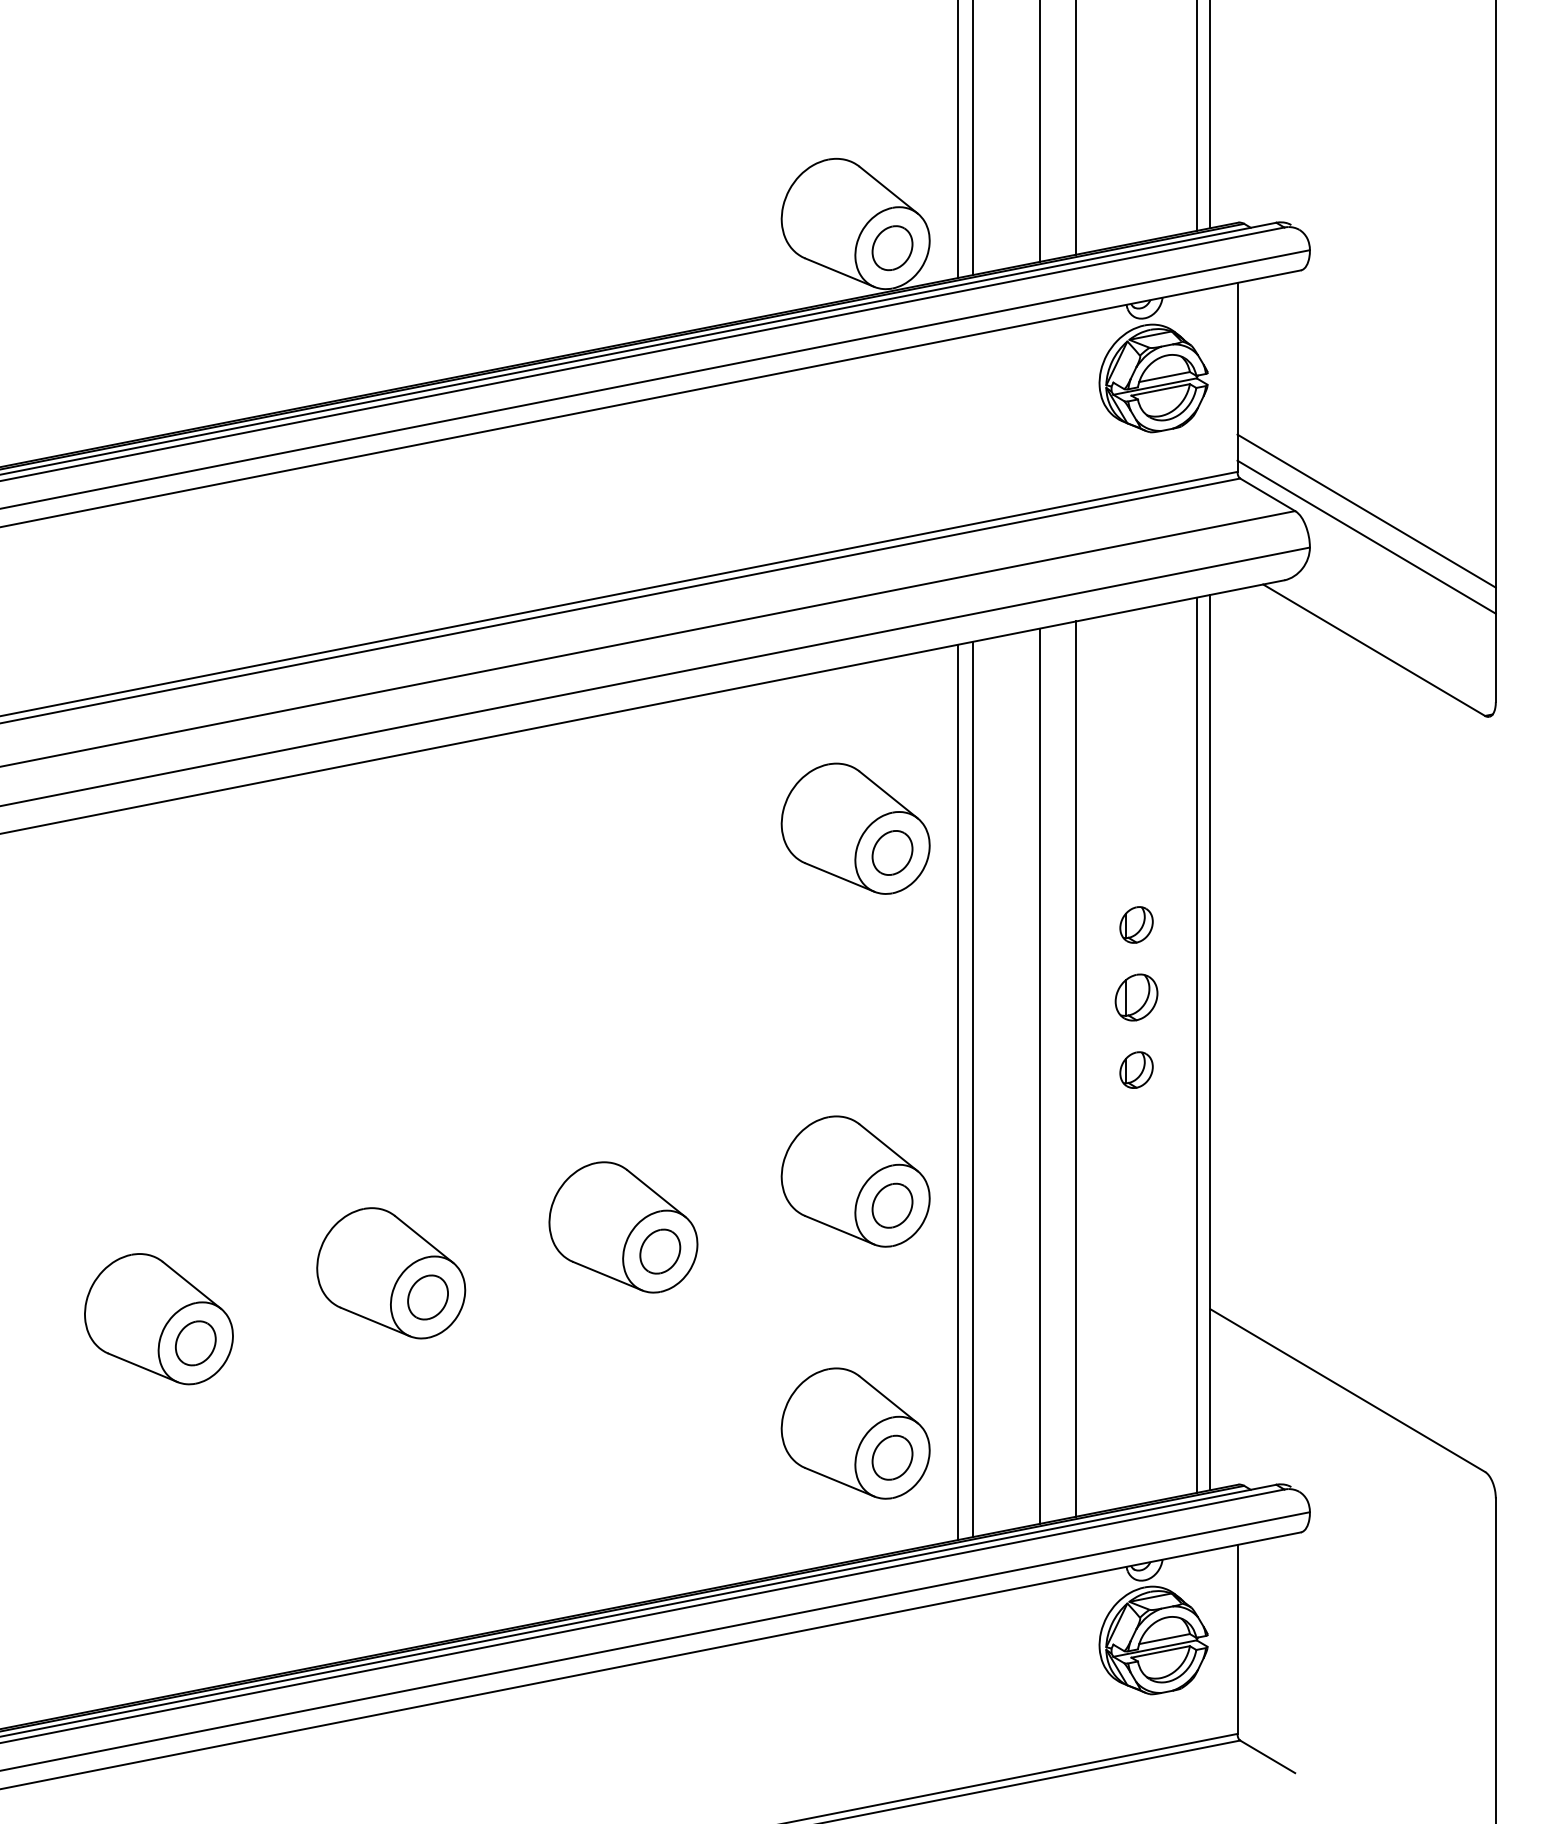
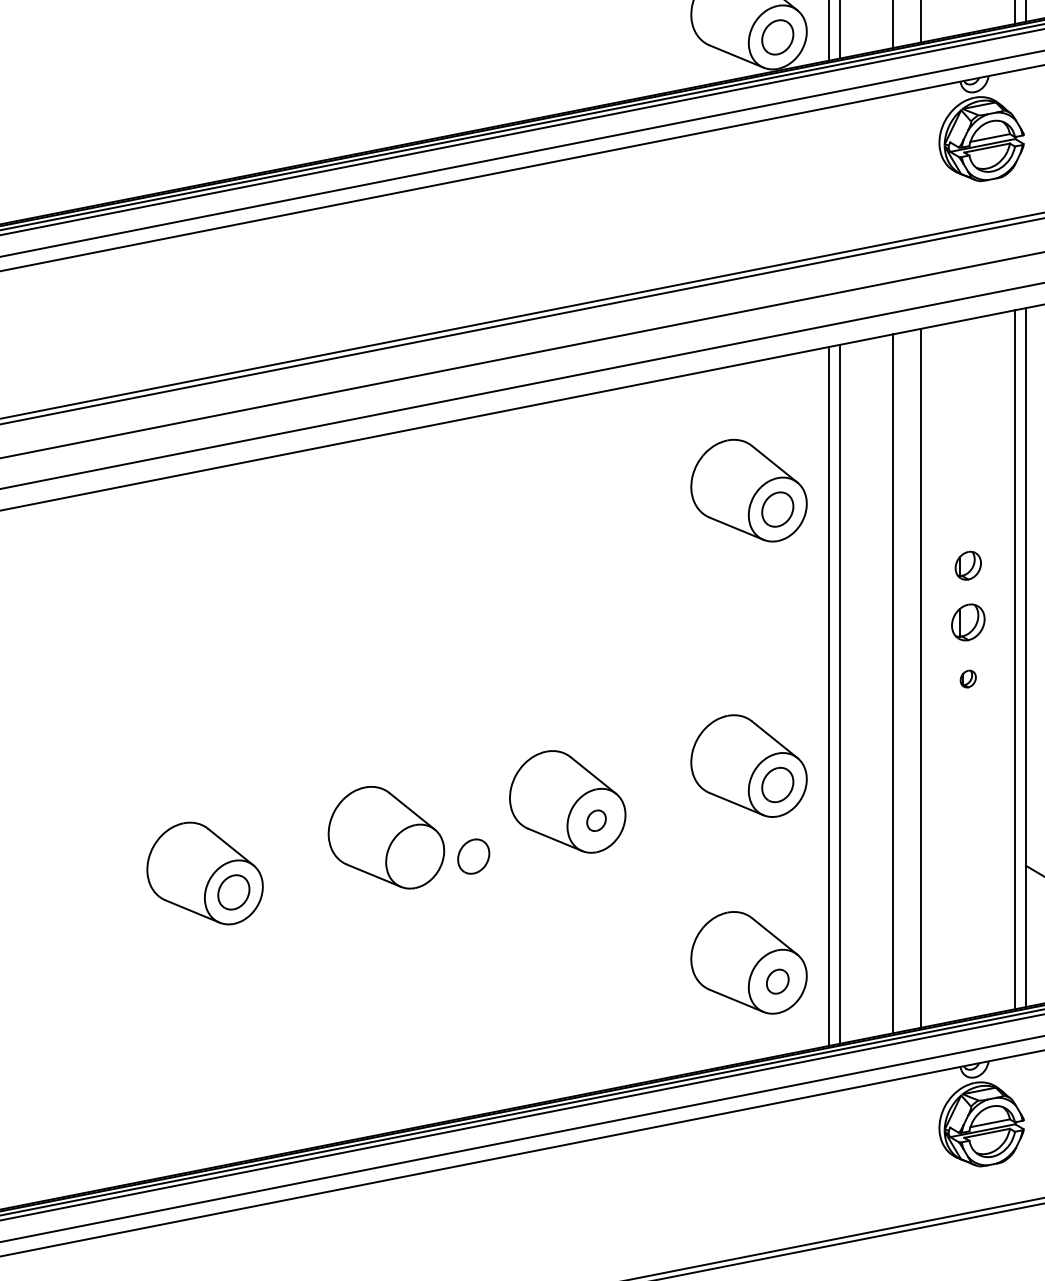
part: (1136, 1069) -> (968, 678), size x0.6
part: (660, 1251) -> (596, 820), size x0.6
part: (427, 1297) -> (473, 856), moved
part: (892, 1457) -> (777, 981), size x0.7

